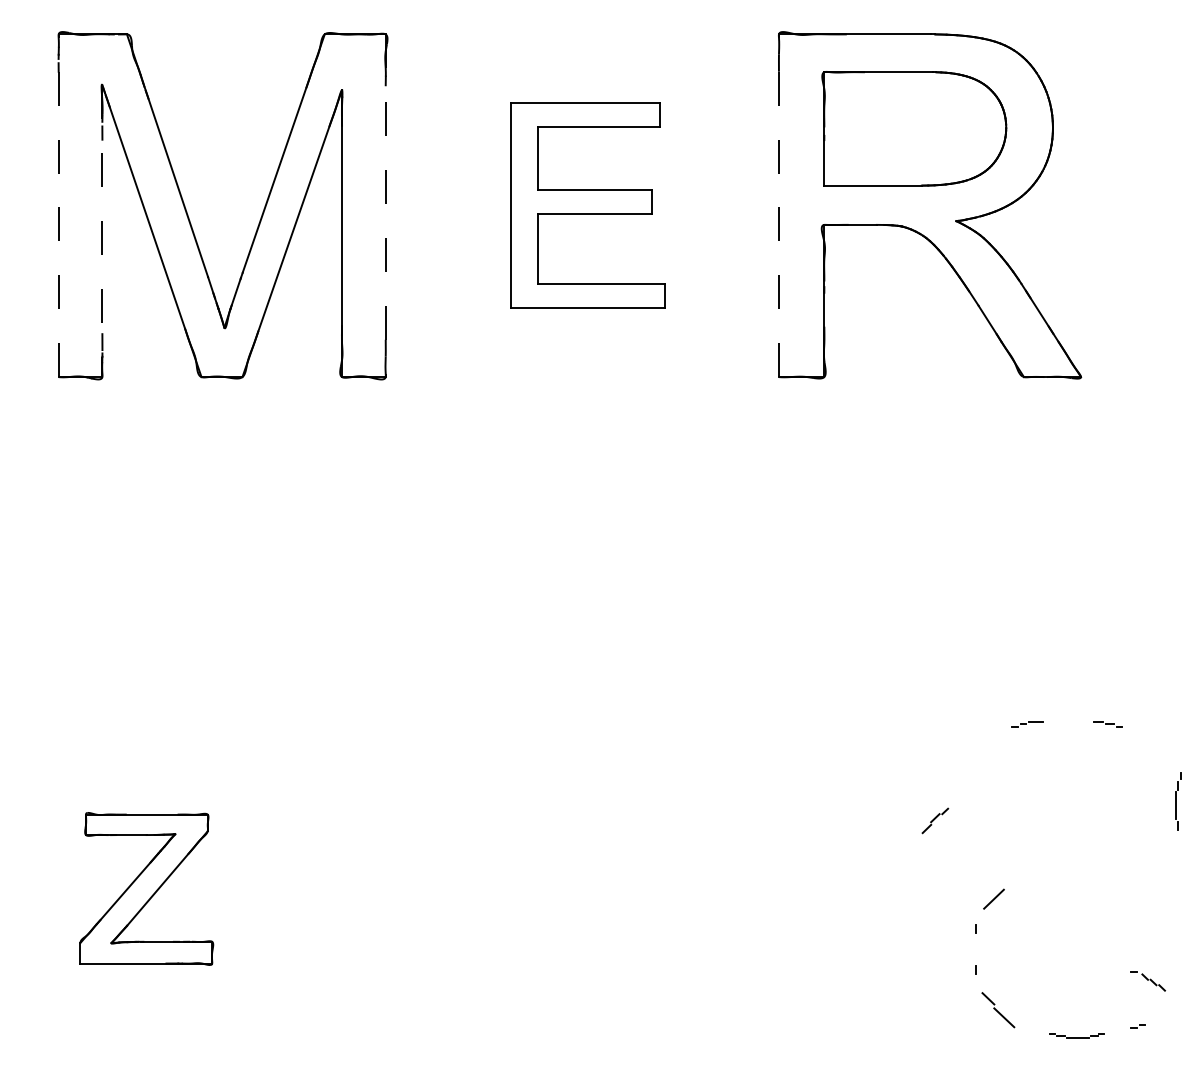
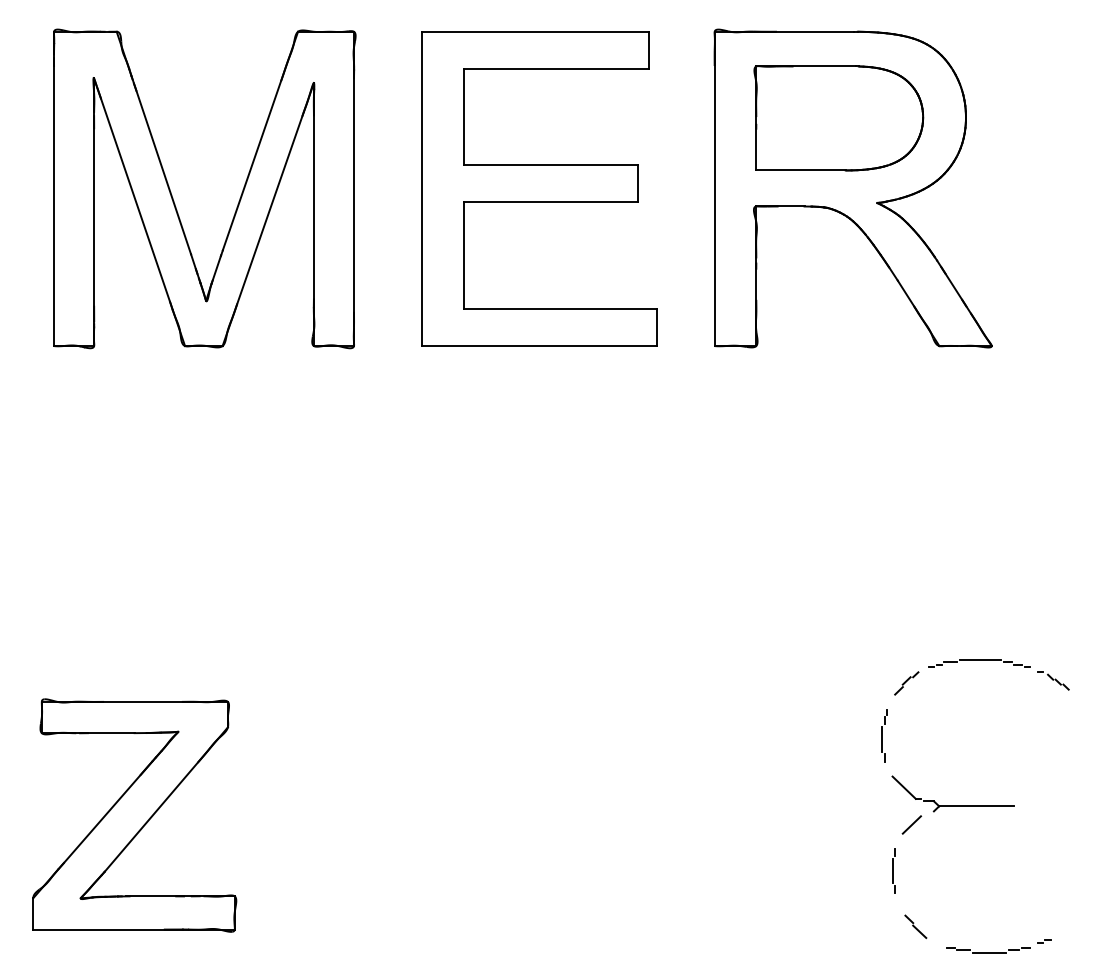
line: (58, 205) -> (53, 188), dashed -> solid
part: (587, 205) -> (539, 188), size x1.67
line: (778, 205) -> (714, 188), dashed -> solid
line: (385, 206) -> (353, 189), dashed -> solid
line: (102, 231) -> (94, 212), dashed -> solid
line: (1068, 719) -> (980, 660), added
part: (1178, 801) -> (884, 735), moved
part: (935, 820) -> (906, 683), moved
part: (1038, 878) -> (952, 805), added
part: (146, 888) -> (134, 815), size x1.67
line: (972, 948) -> (892, 870), added
part: (1147, 981) -> (1052, 681), moved
part: (997, 1010) -> (915, 927), size x0.71
part: (1076, 1035) -> (987, 949), size x1.67

